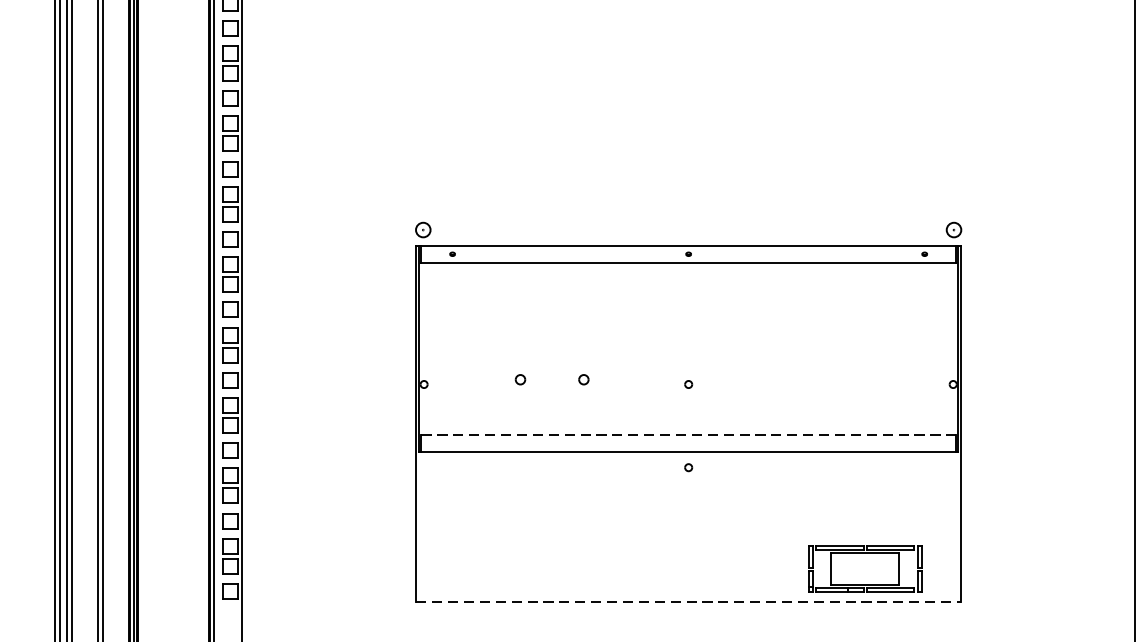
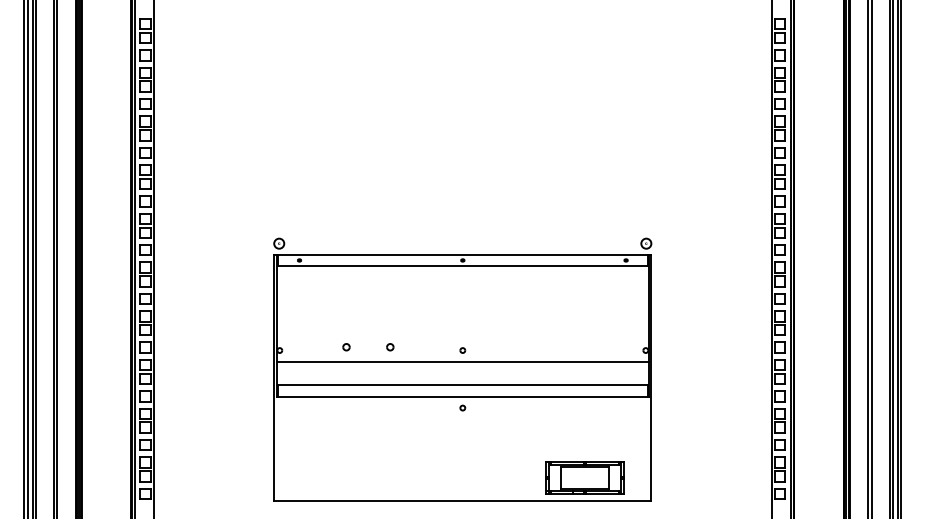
line: (688, 401) -> (462, 362), added
line: (688, 435) -> (462, 385), dashed -> solid
line: (689, 602) -> (463, 501), dashed -> solid

